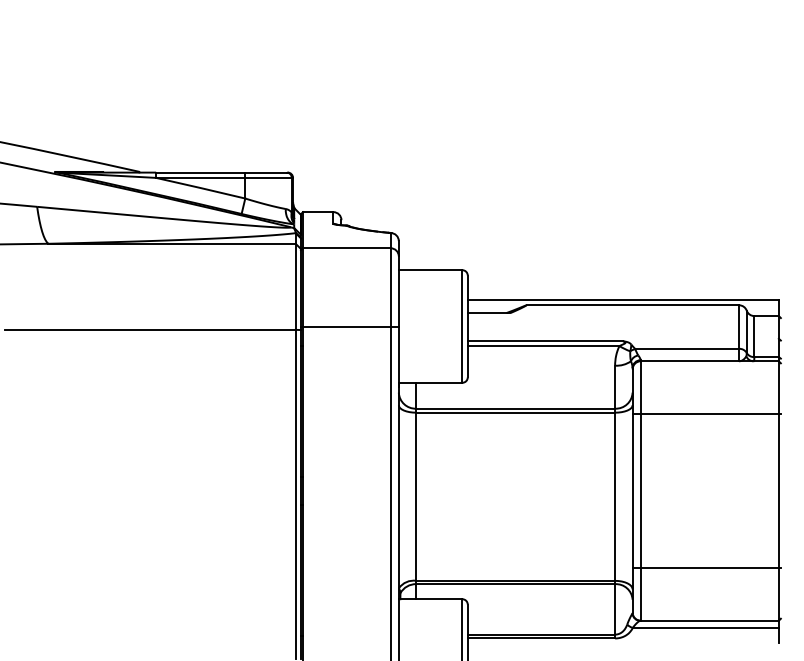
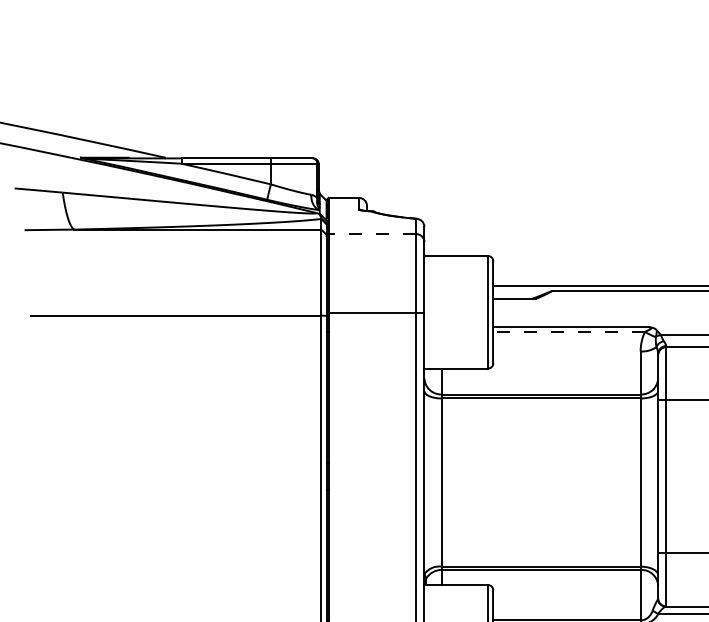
line: (346, 248) -> (372, 234), solid -> dashed
line: (543, 346) -> (569, 332), solid -> dashed

